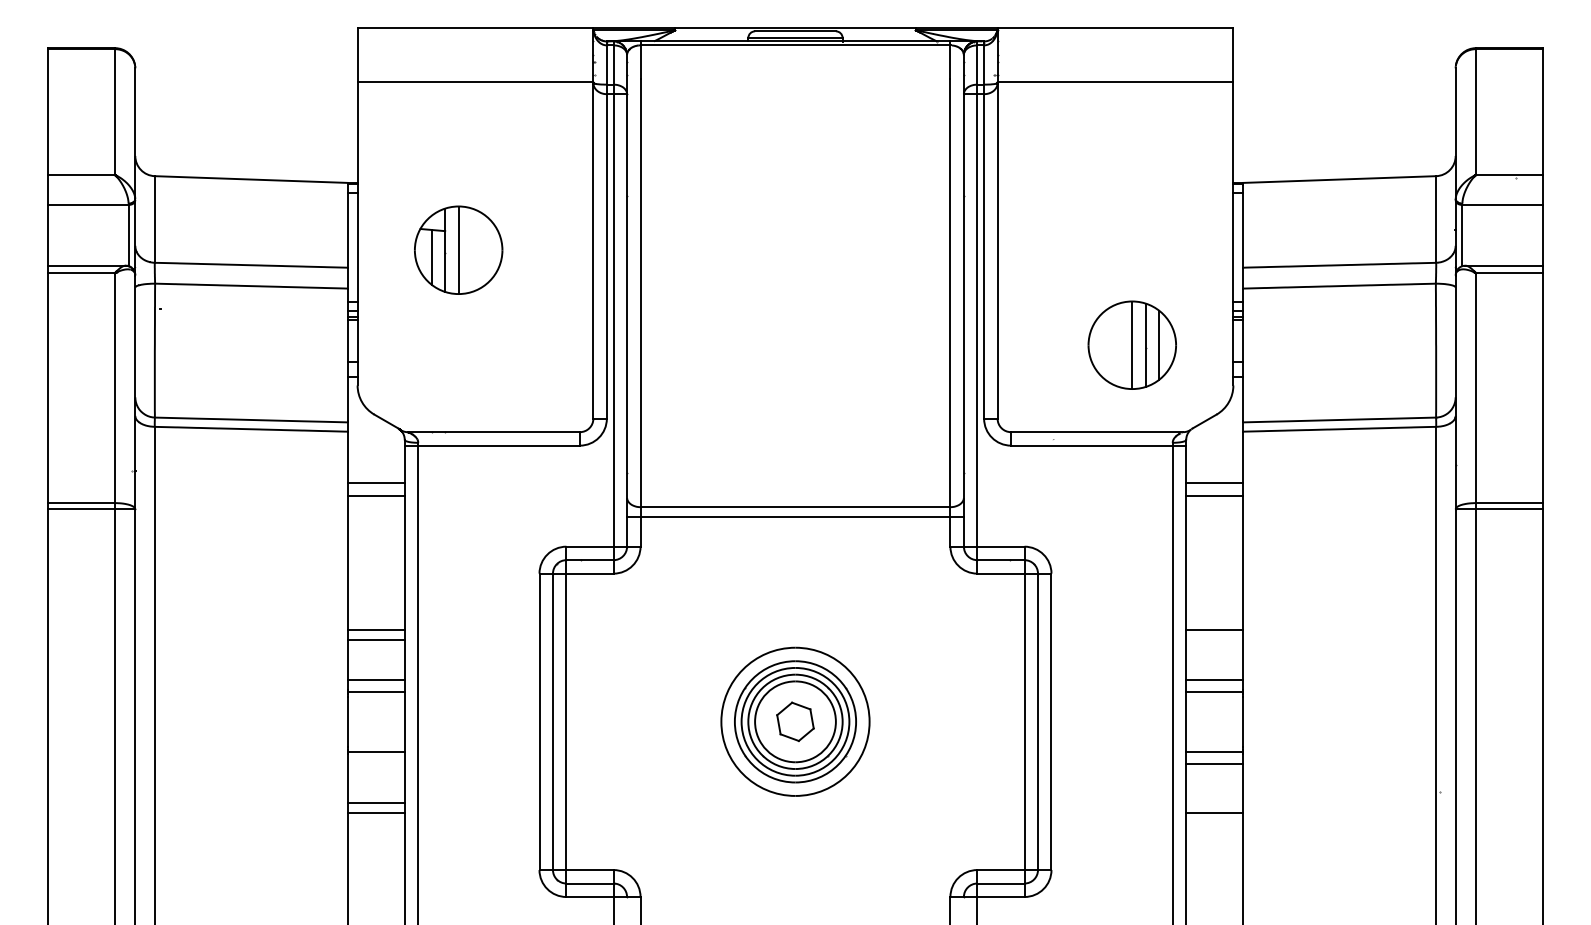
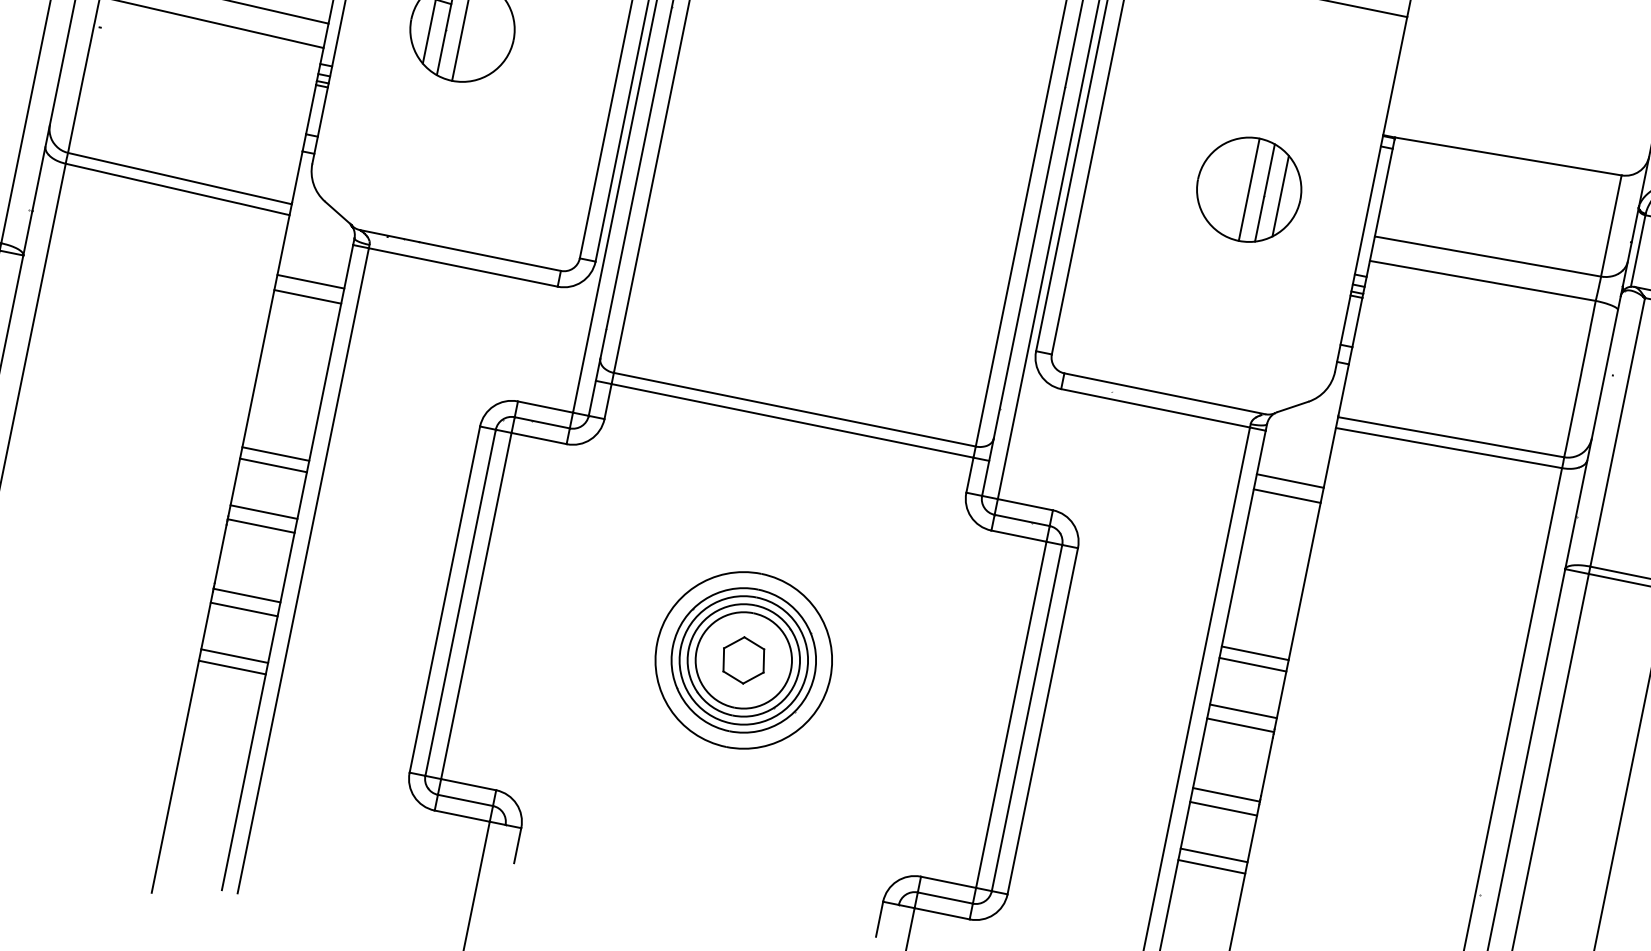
part: (1131, 344) -> (1248, 188), moved
line: (1214, 640) -> (1252, 664), added
line: (375, 763) -> (243, 609), added
line: (1214, 803) -> (1213, 855), added

